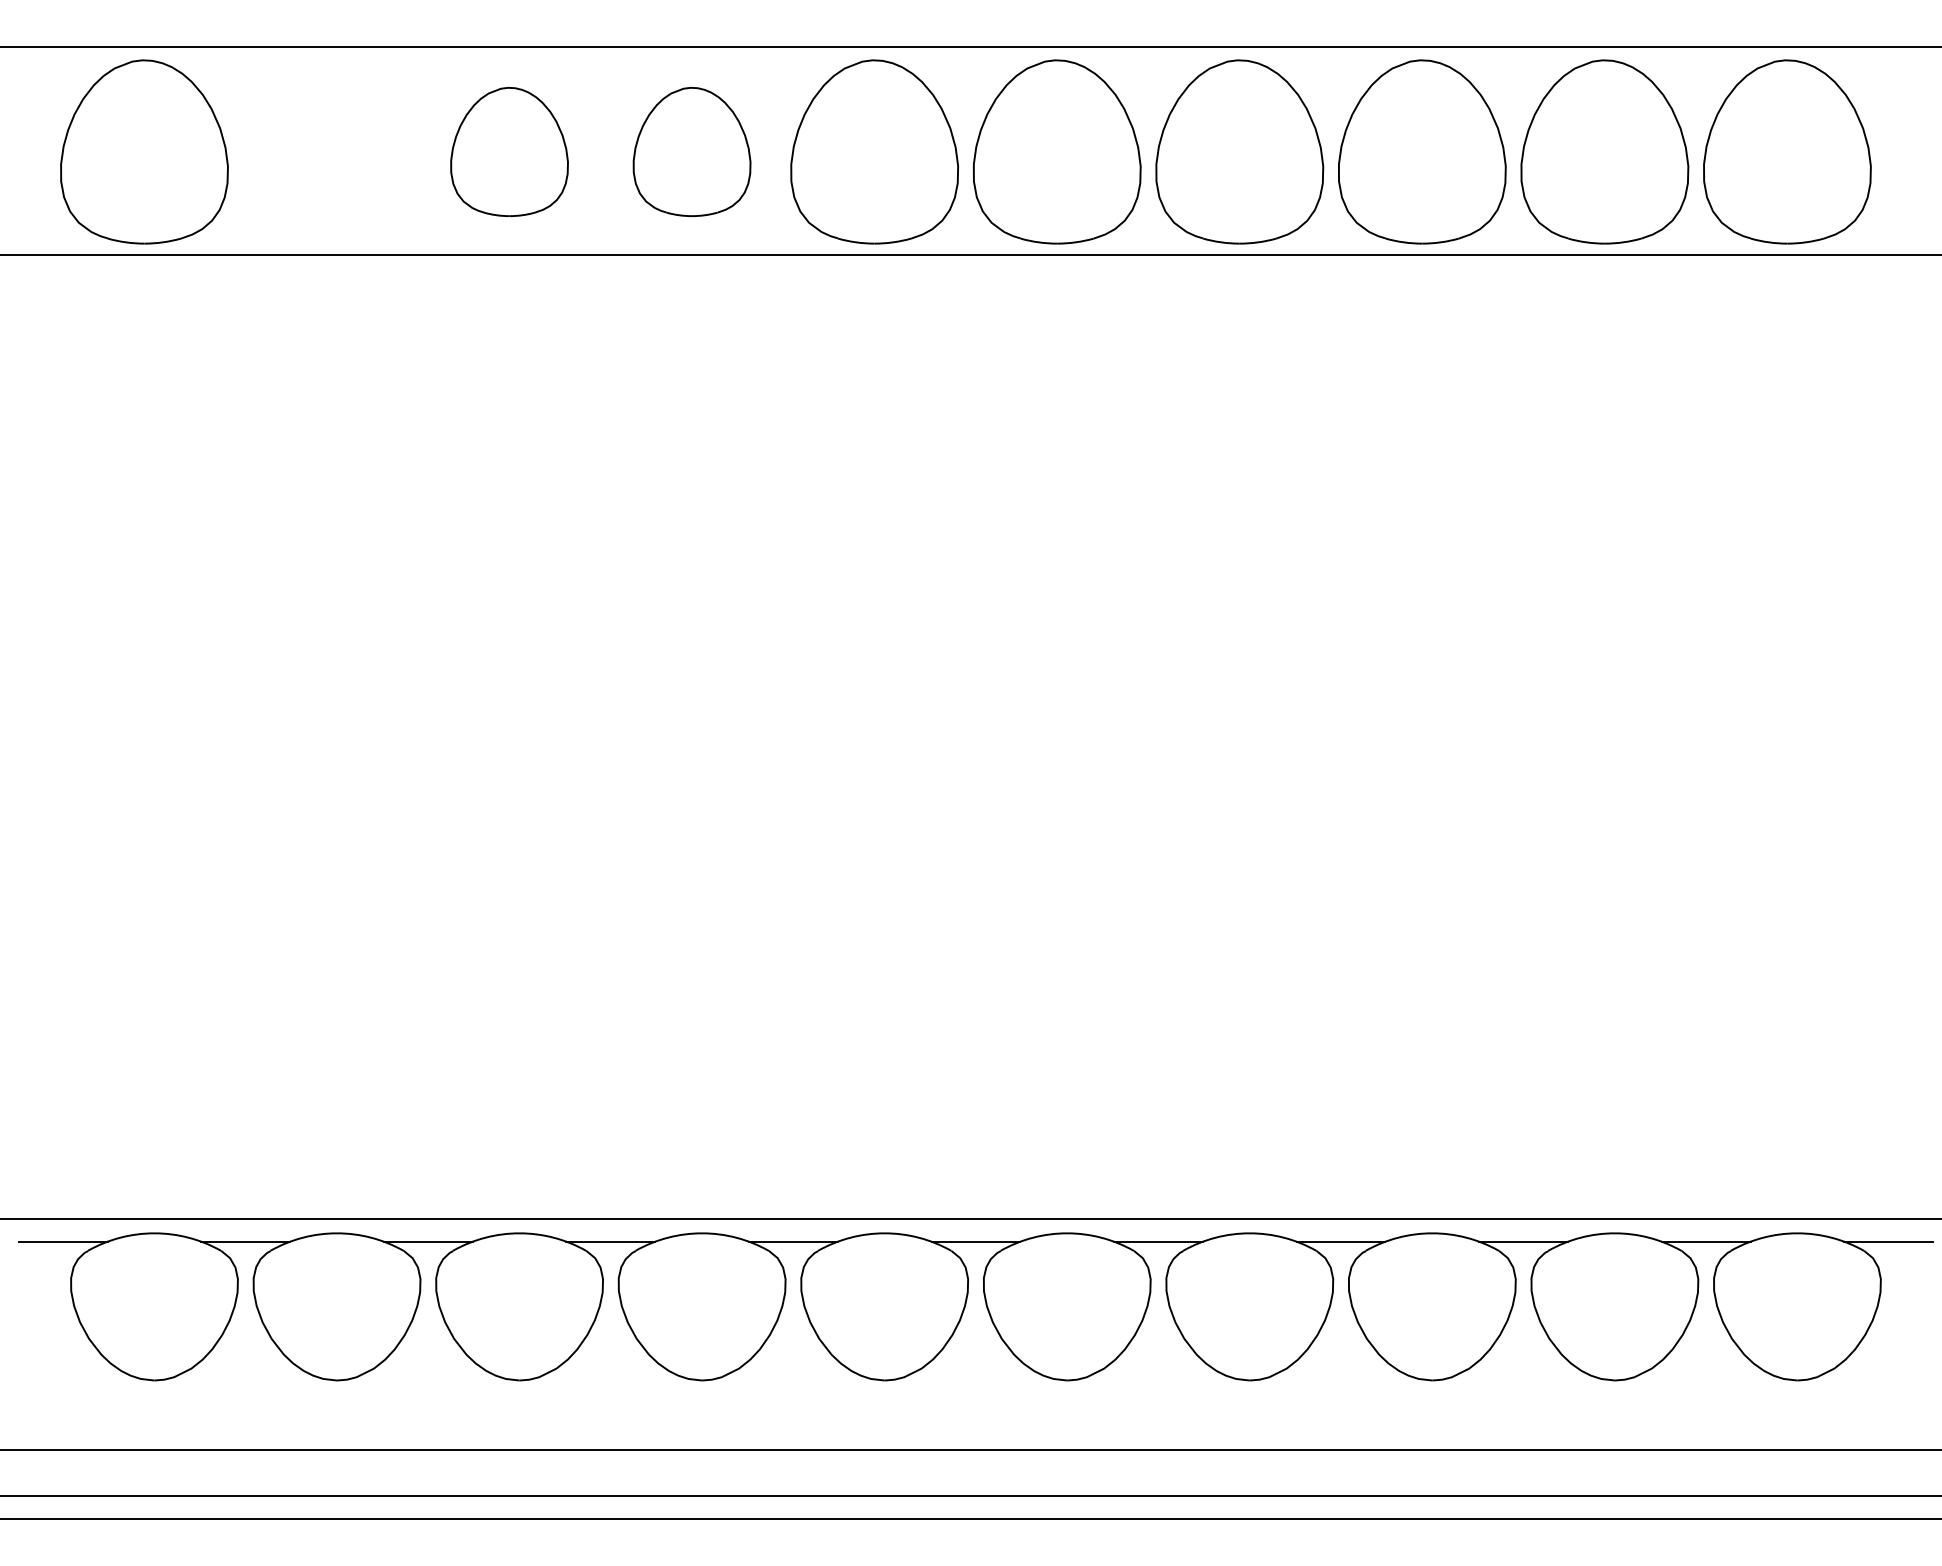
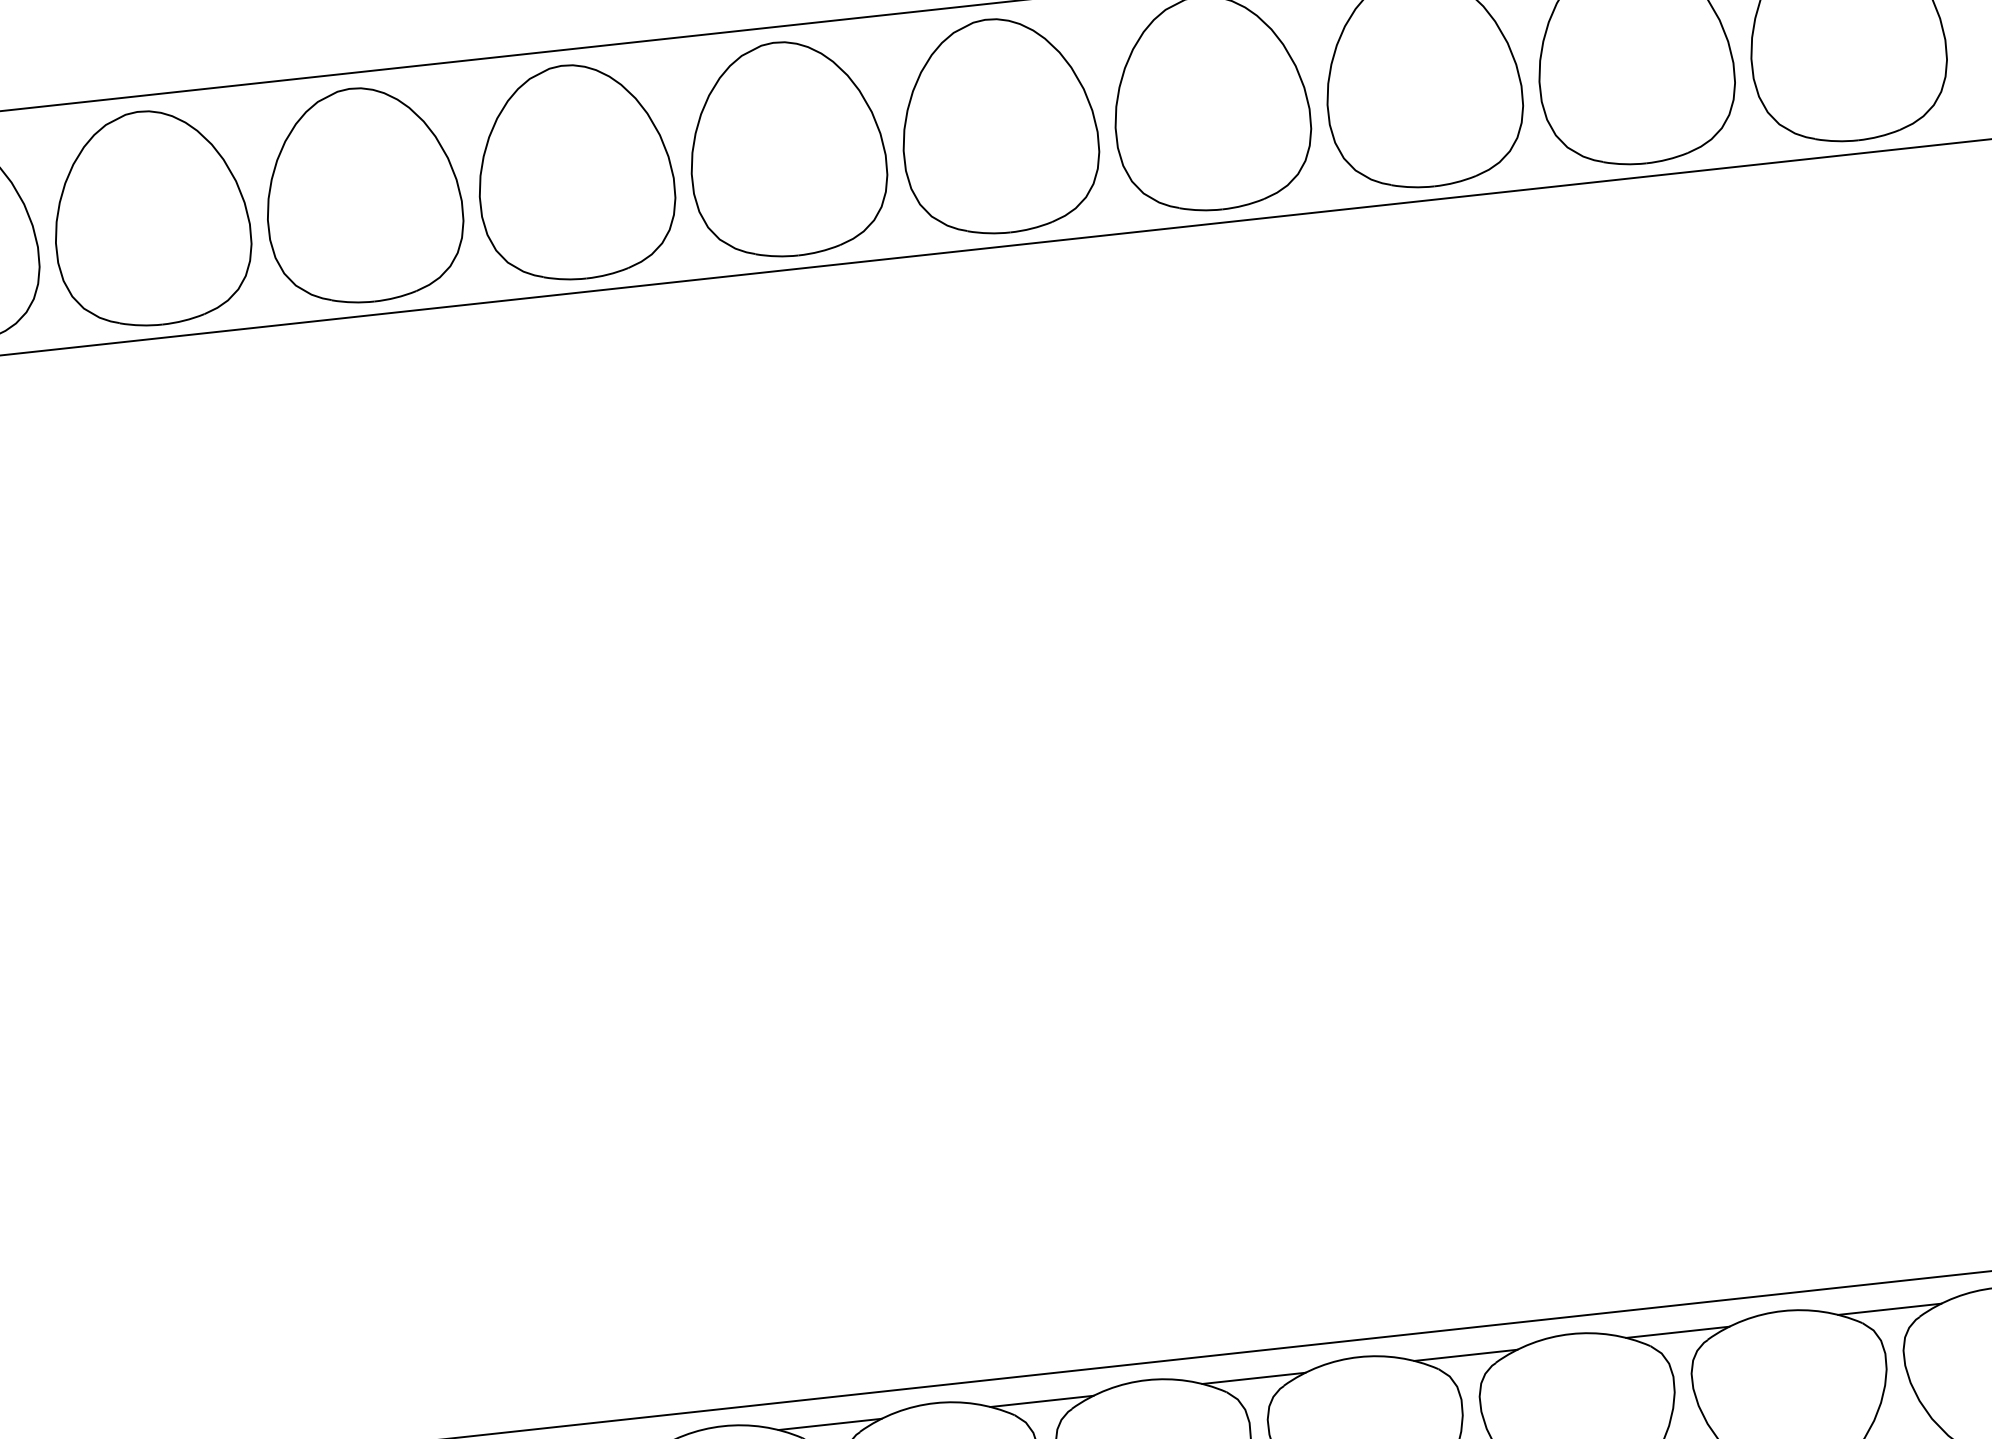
part: (326, 151) -> (150, 217), added
part: (509, 151) -> (362, 194), size x1.43
part: (691, 151) -> (574, 171), size x1.43

